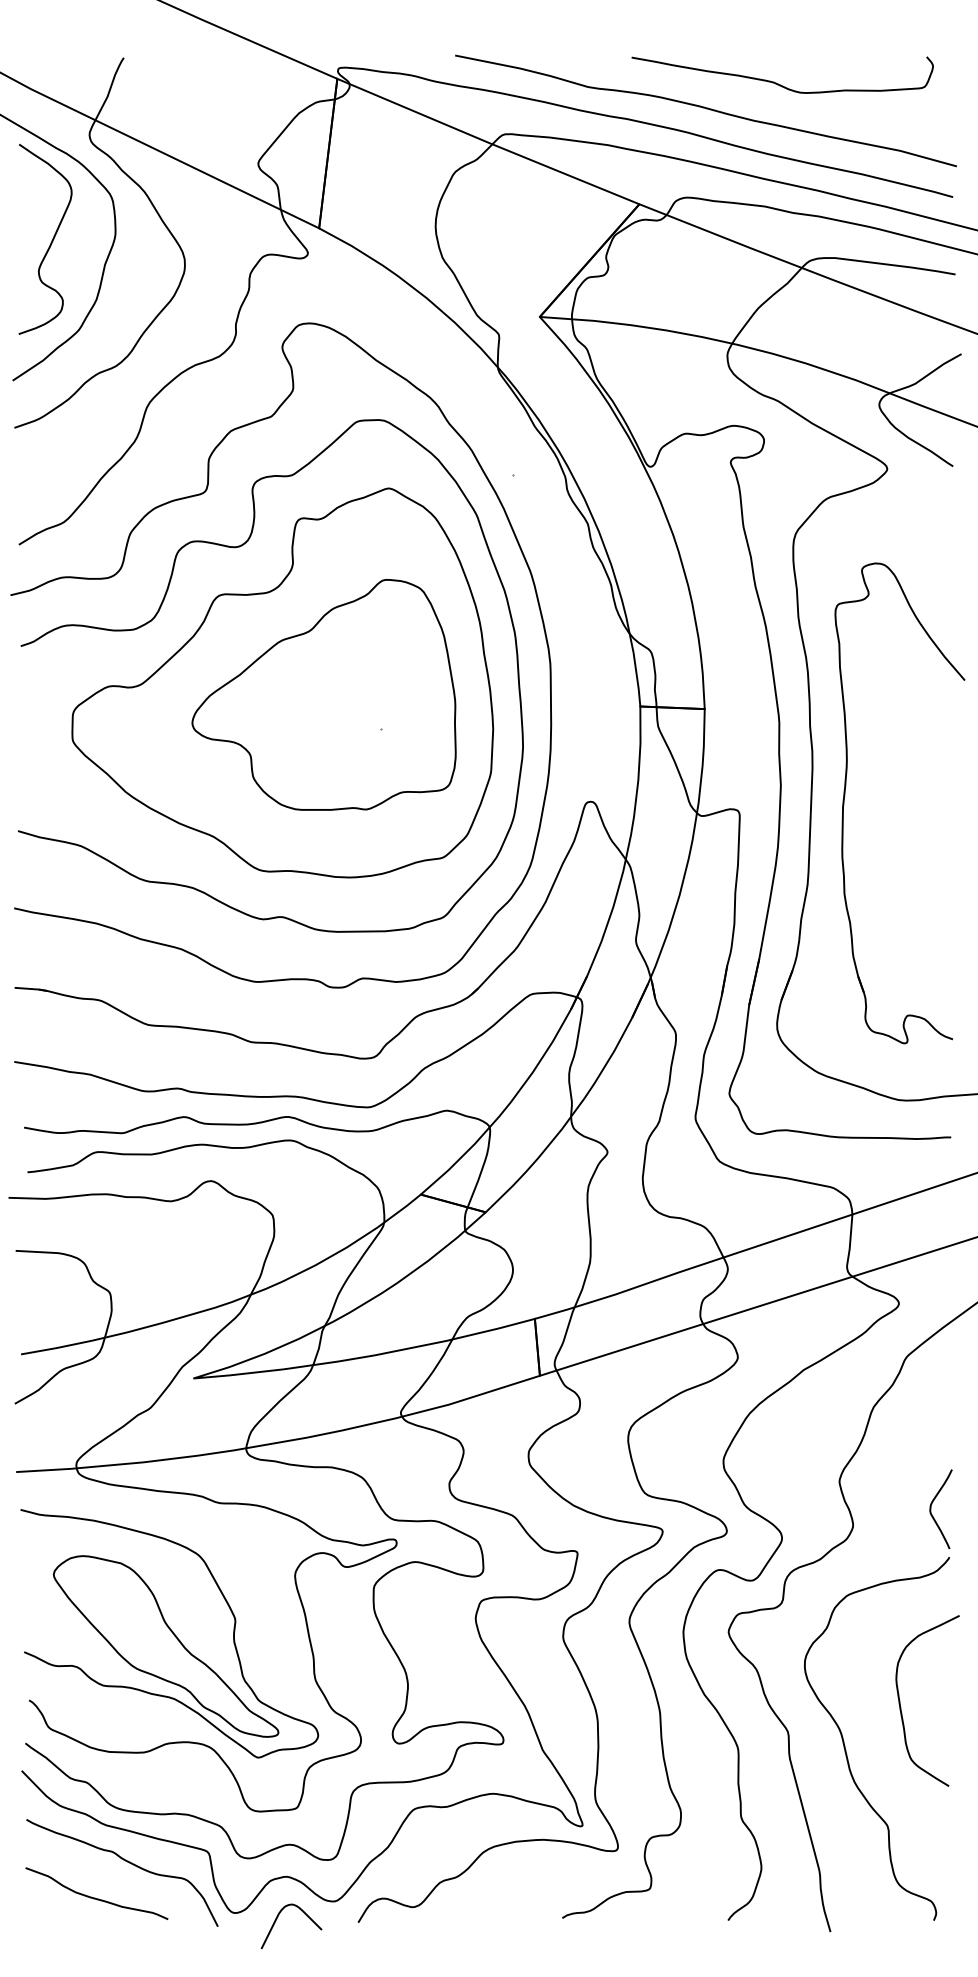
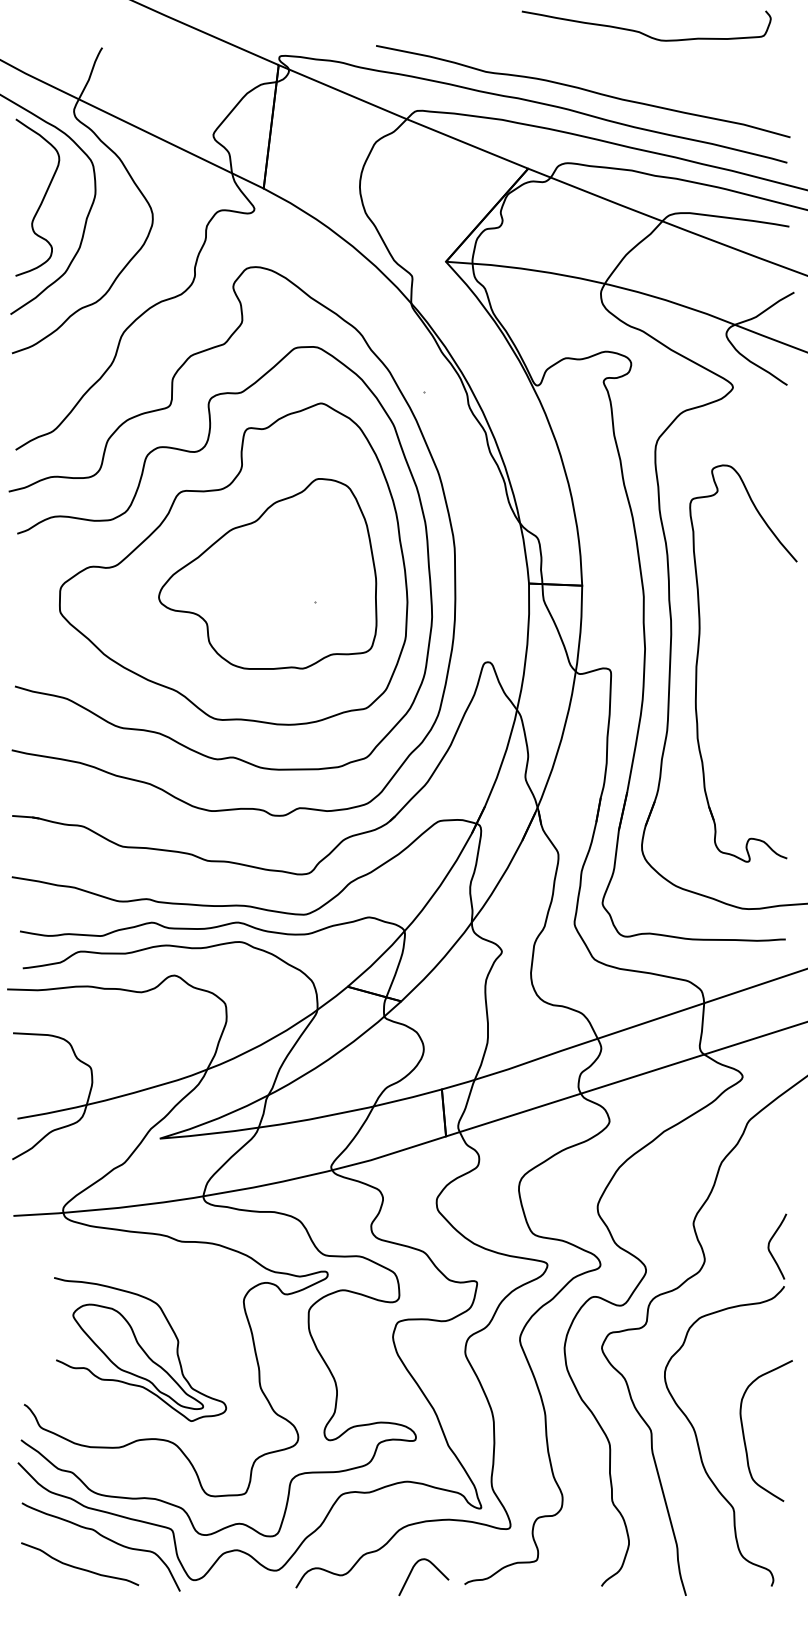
curve: (777, 82) -> (642, 32), moved
part: (170, 1633) -> (140, 1349), size x0.7
curve: (901, 1703) -> (744, 1433), moved
curve: (277, 1919) -> (412, 1571), moved

